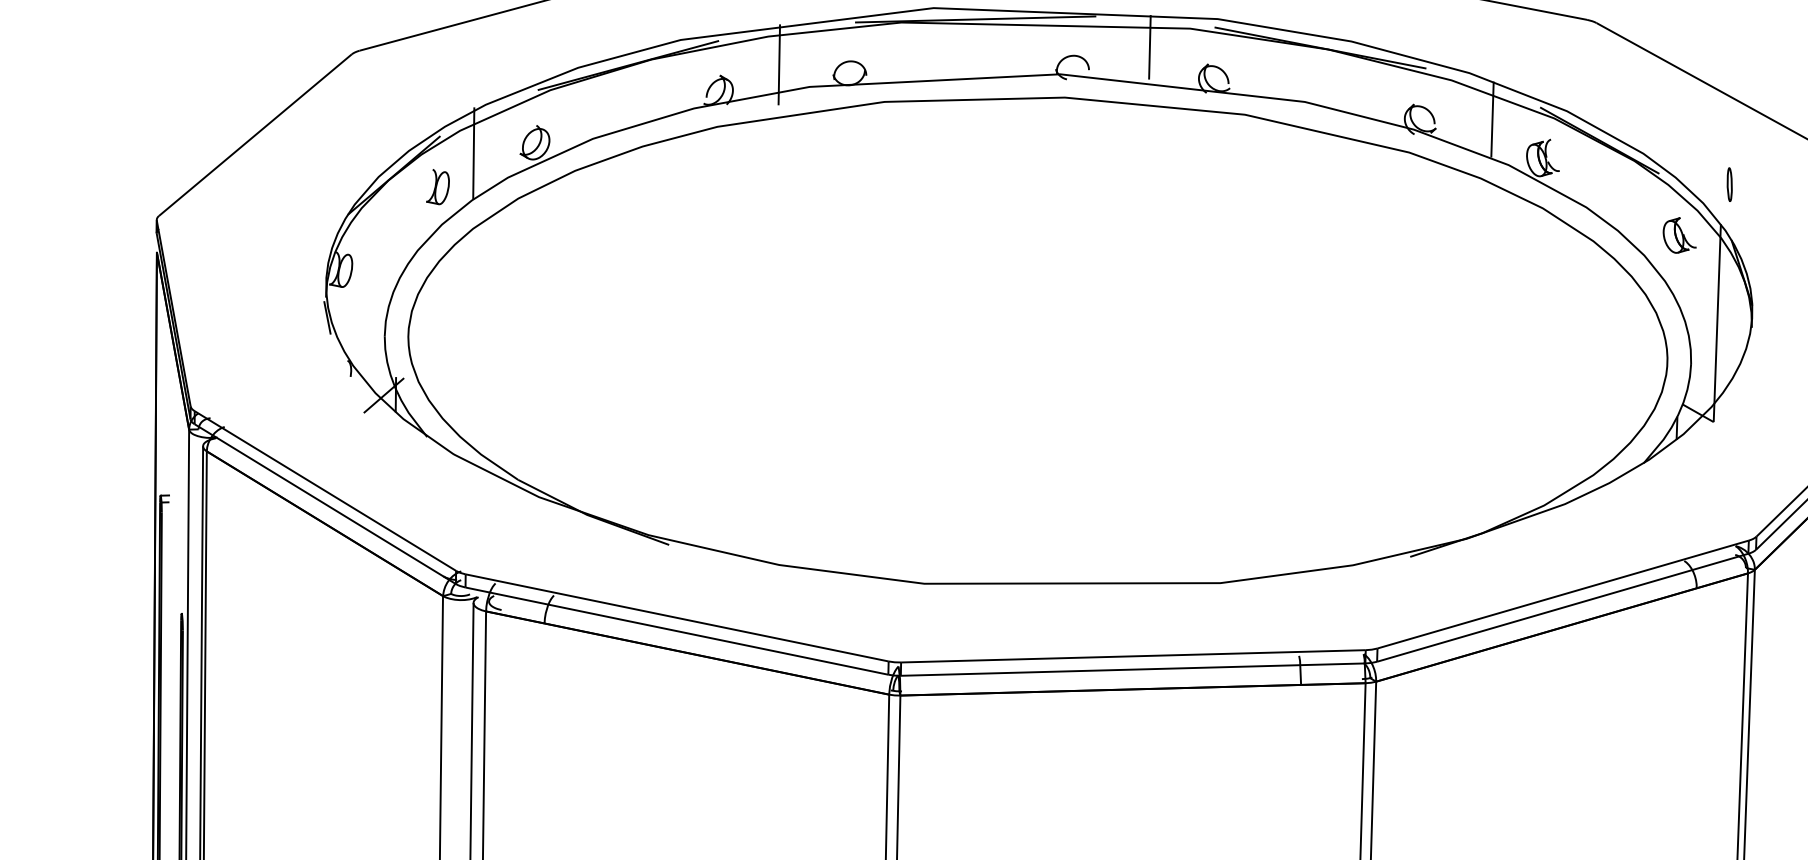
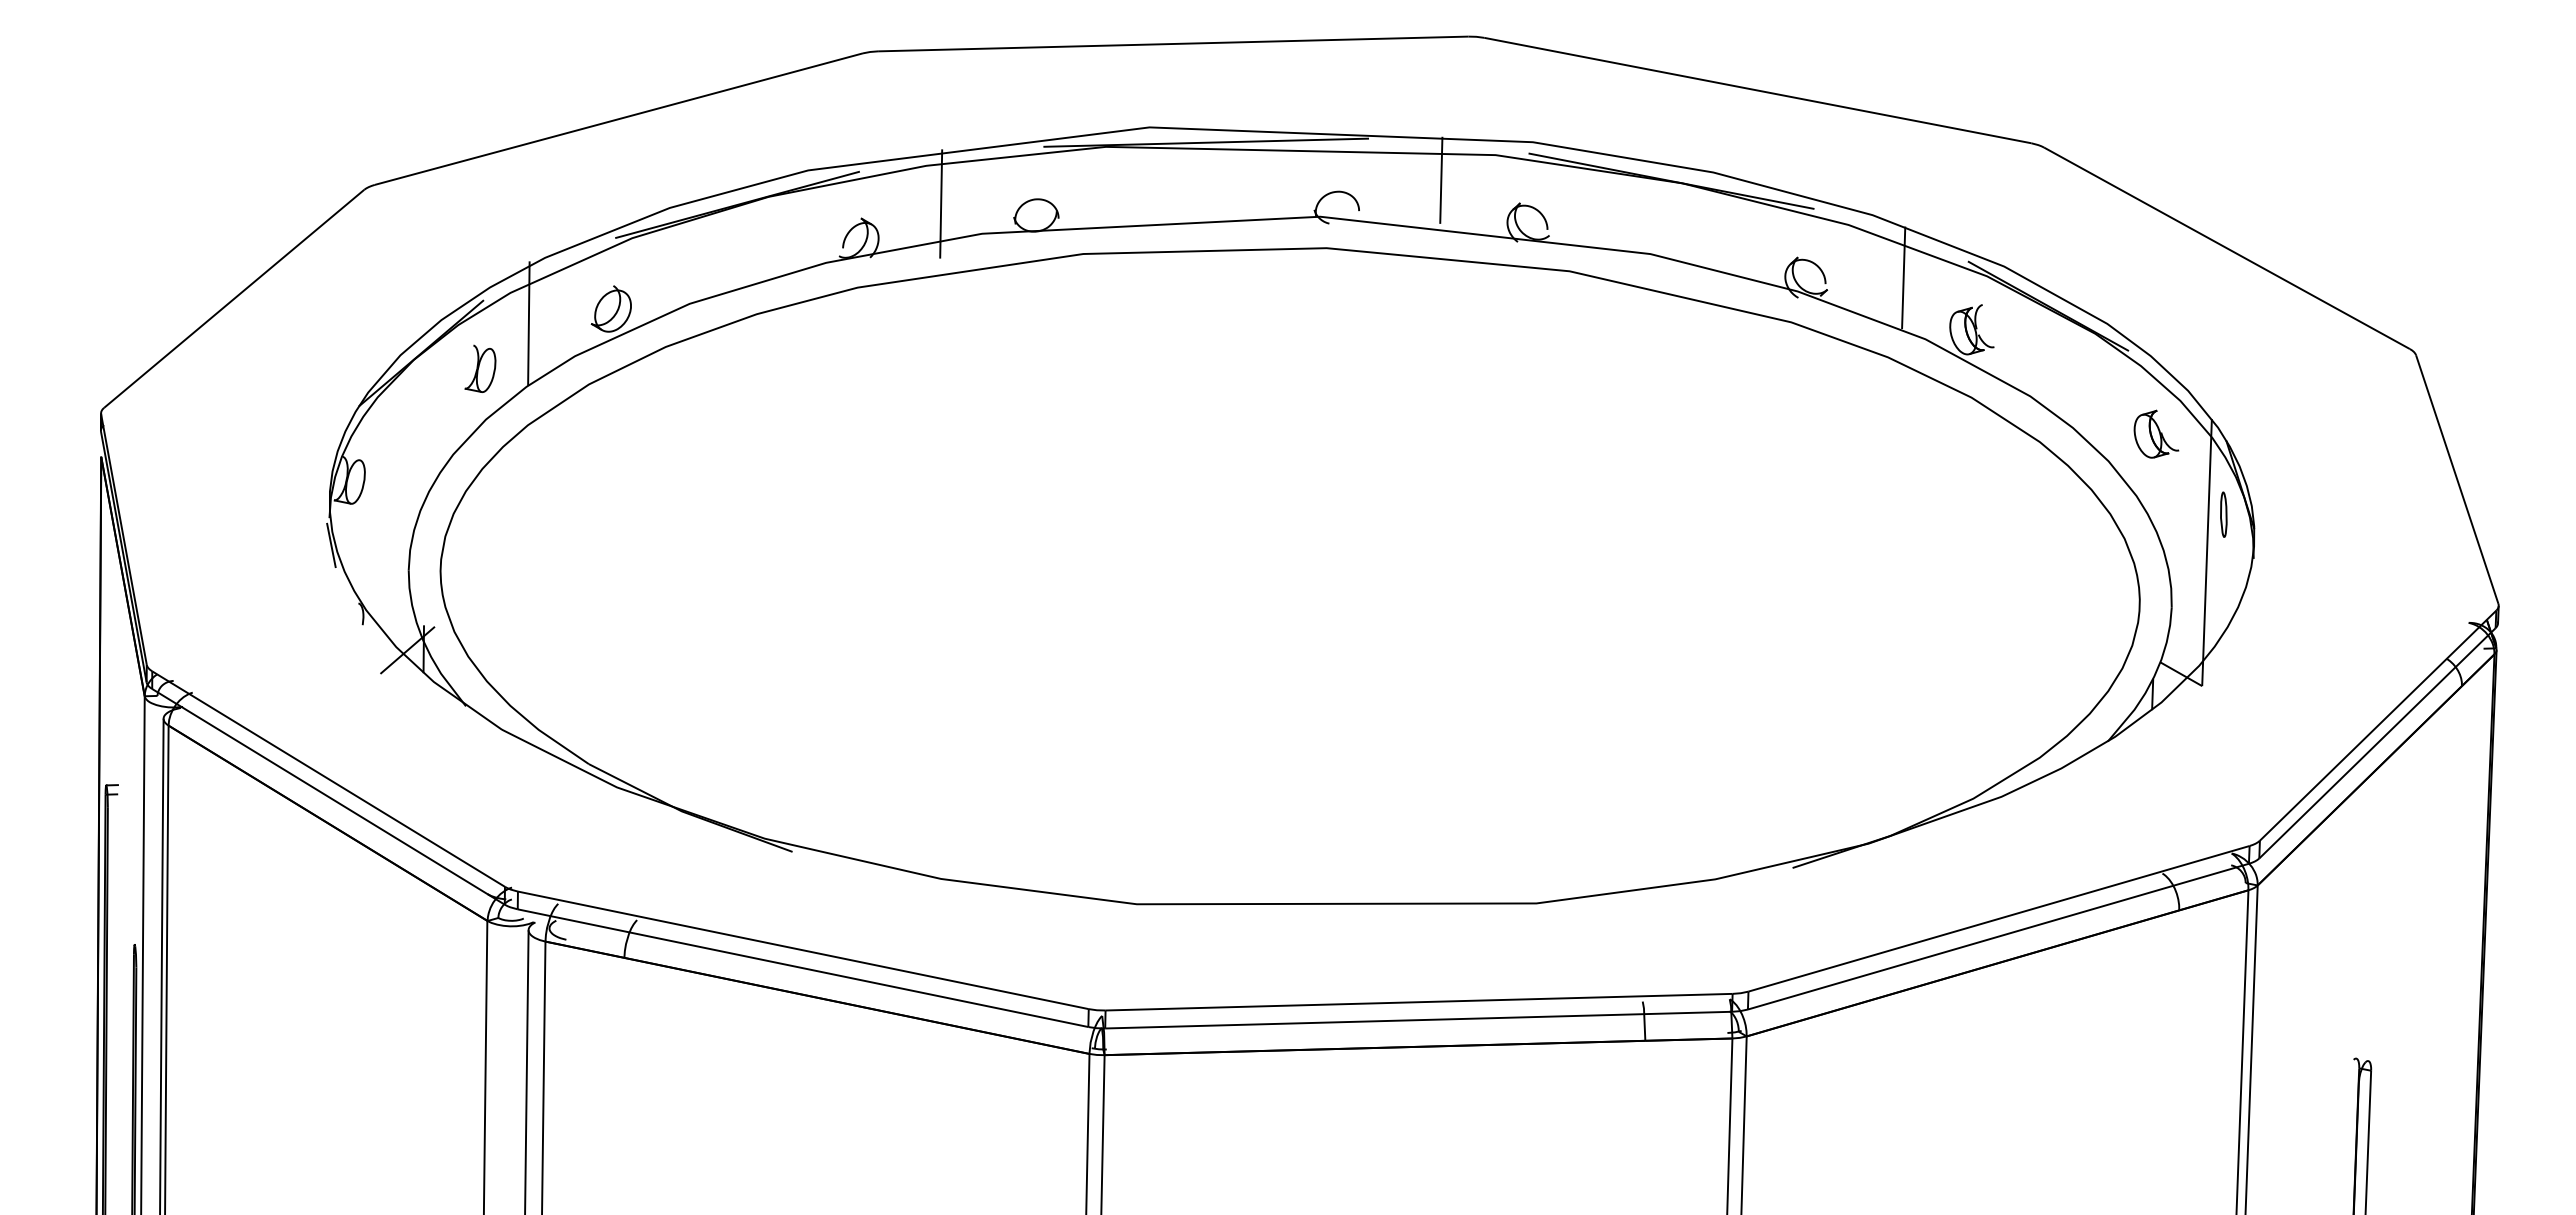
part: (1729, 184) -> (2223, 514), moved

